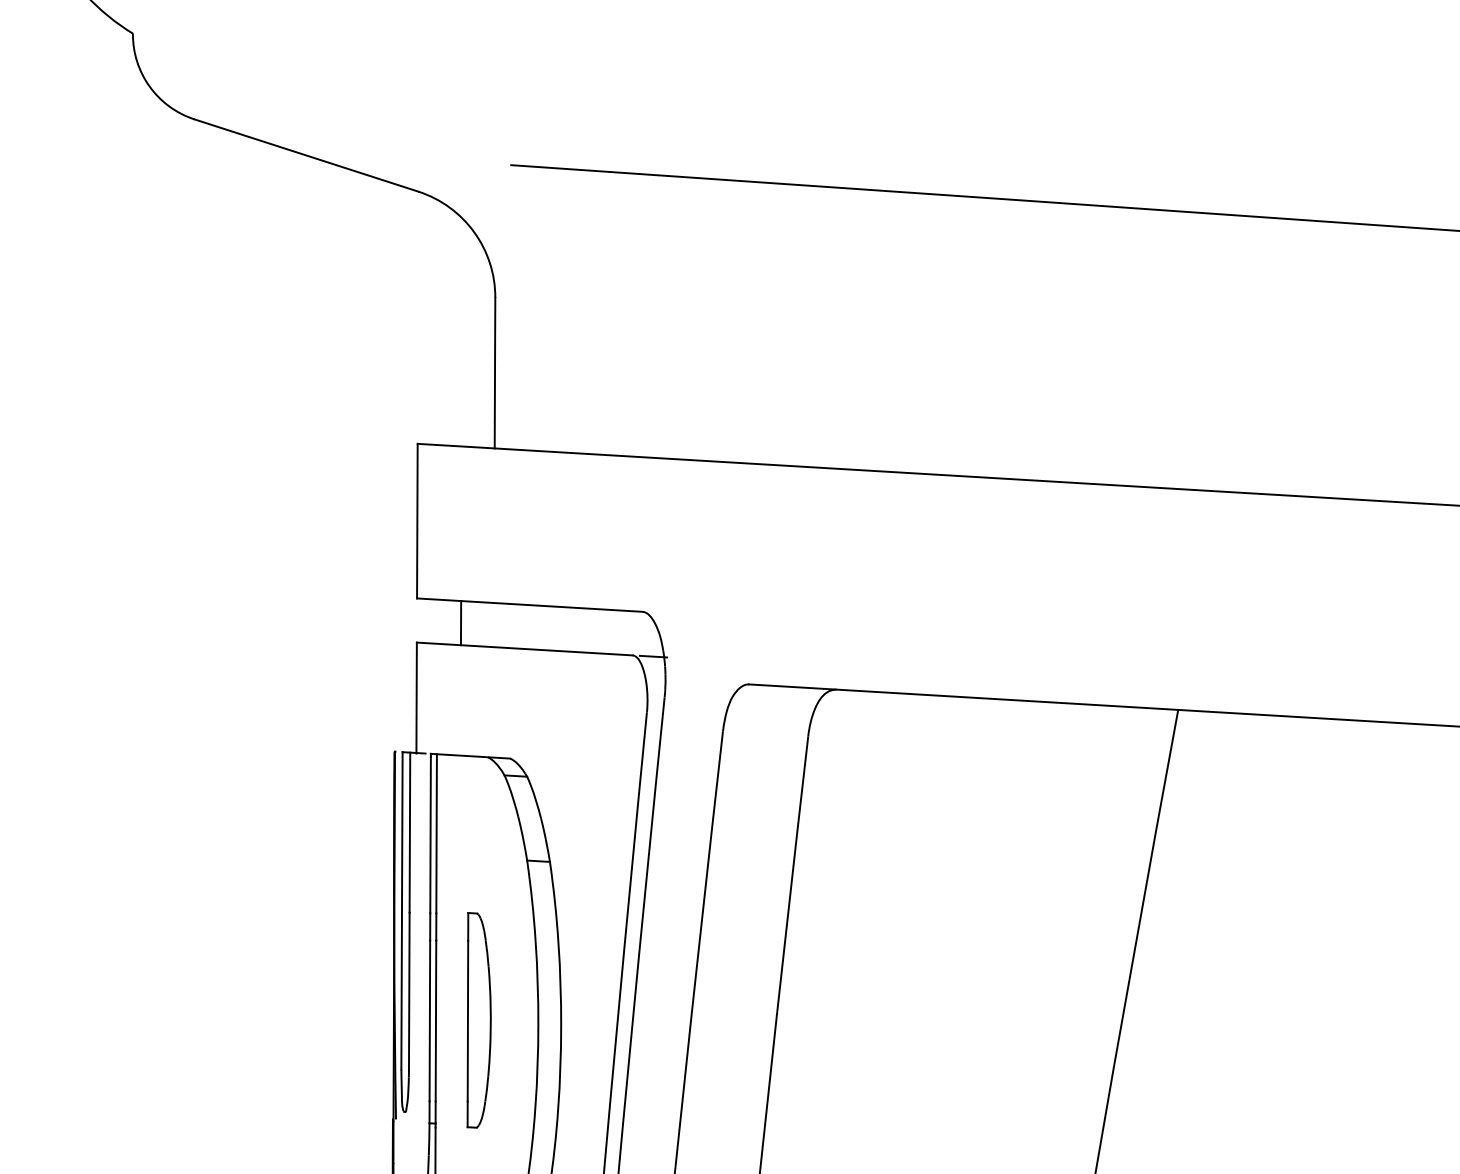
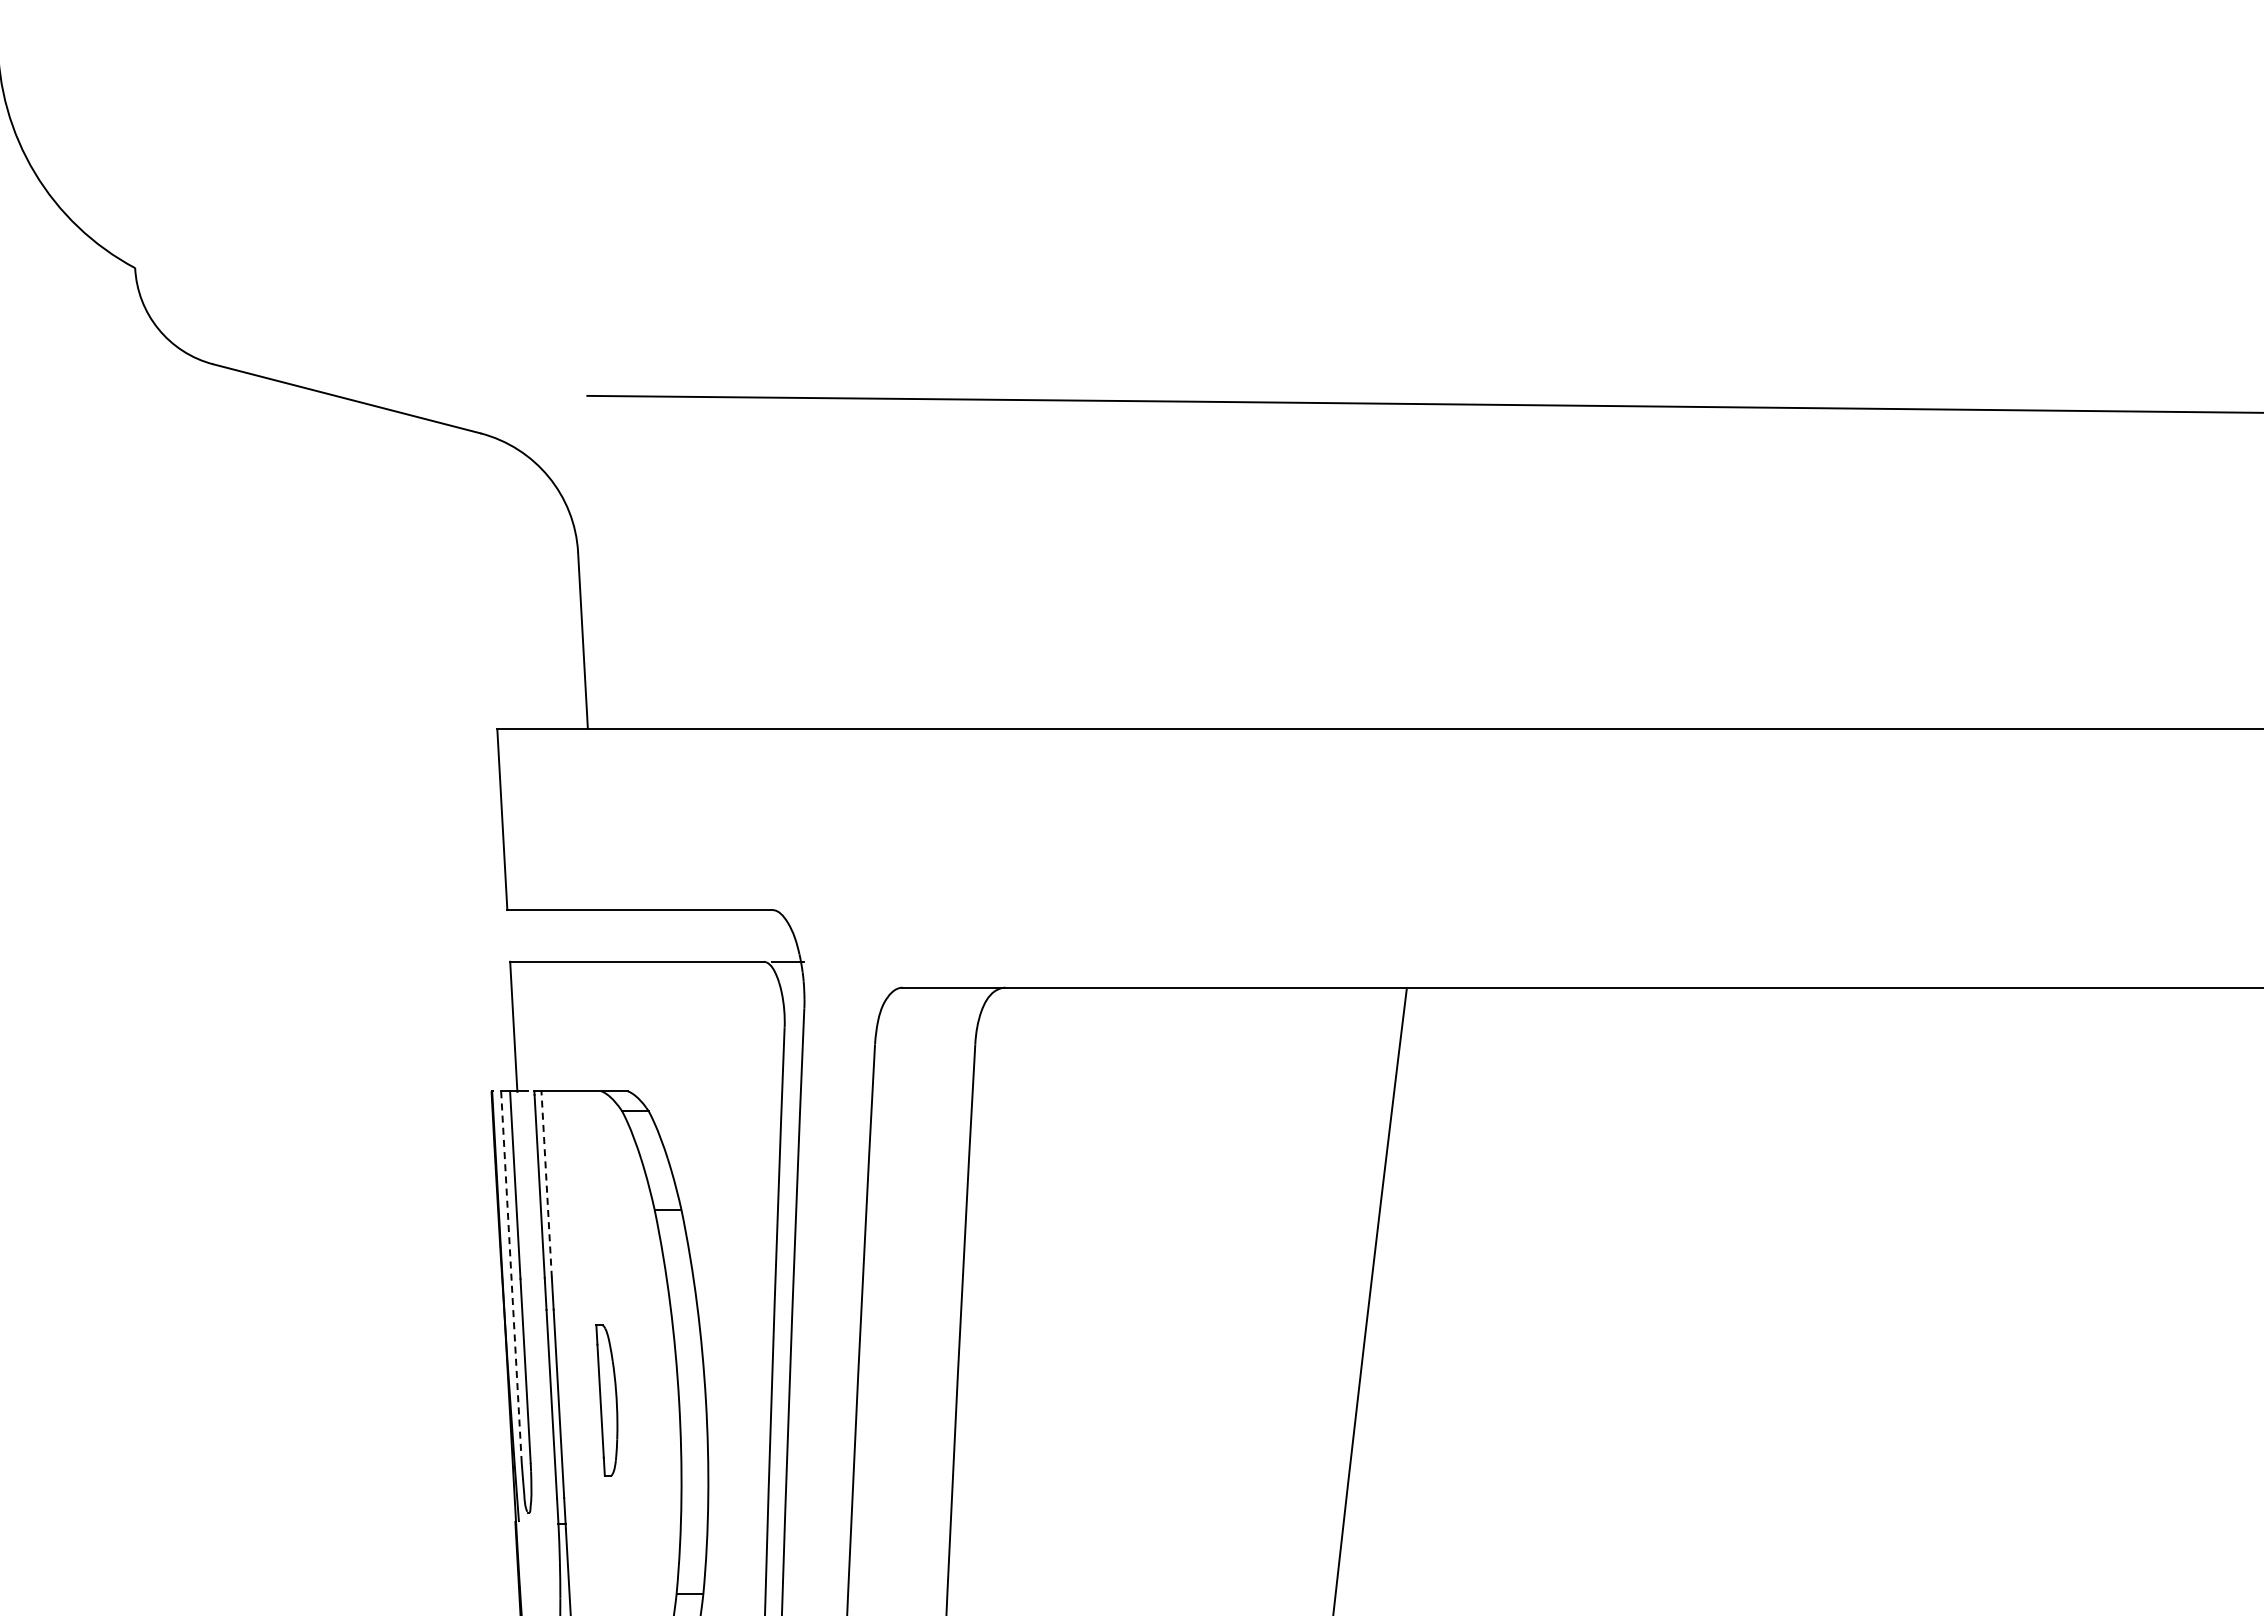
line: (460, 622) -> (560, 935), removed
line: (436, 833) -> (546, 1184), solid -> dashed
line: (402, 910) -> (511, 1276), solid -> dashed
part: (476, 1020) -> (606, 1400), size x0.6

